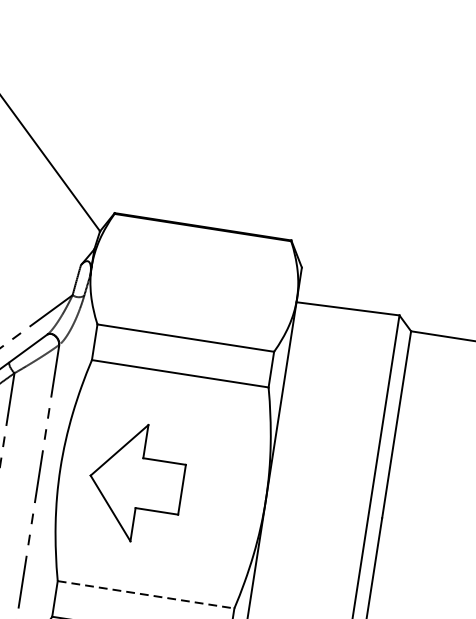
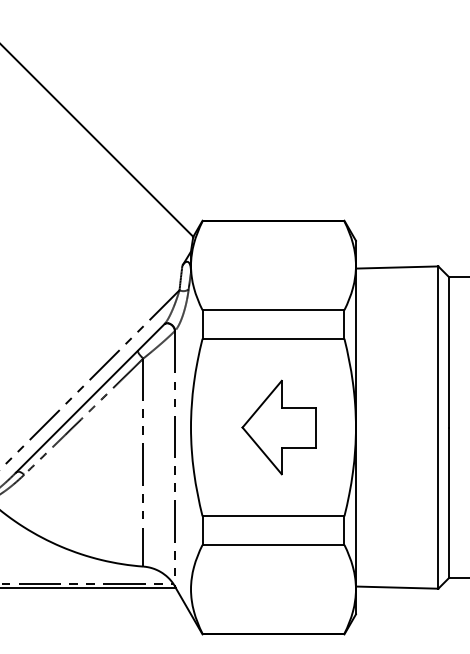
part: (135, 482) -> (278, 427), moved
line: (146, 595) -> (273, 516), dashed -> solid

